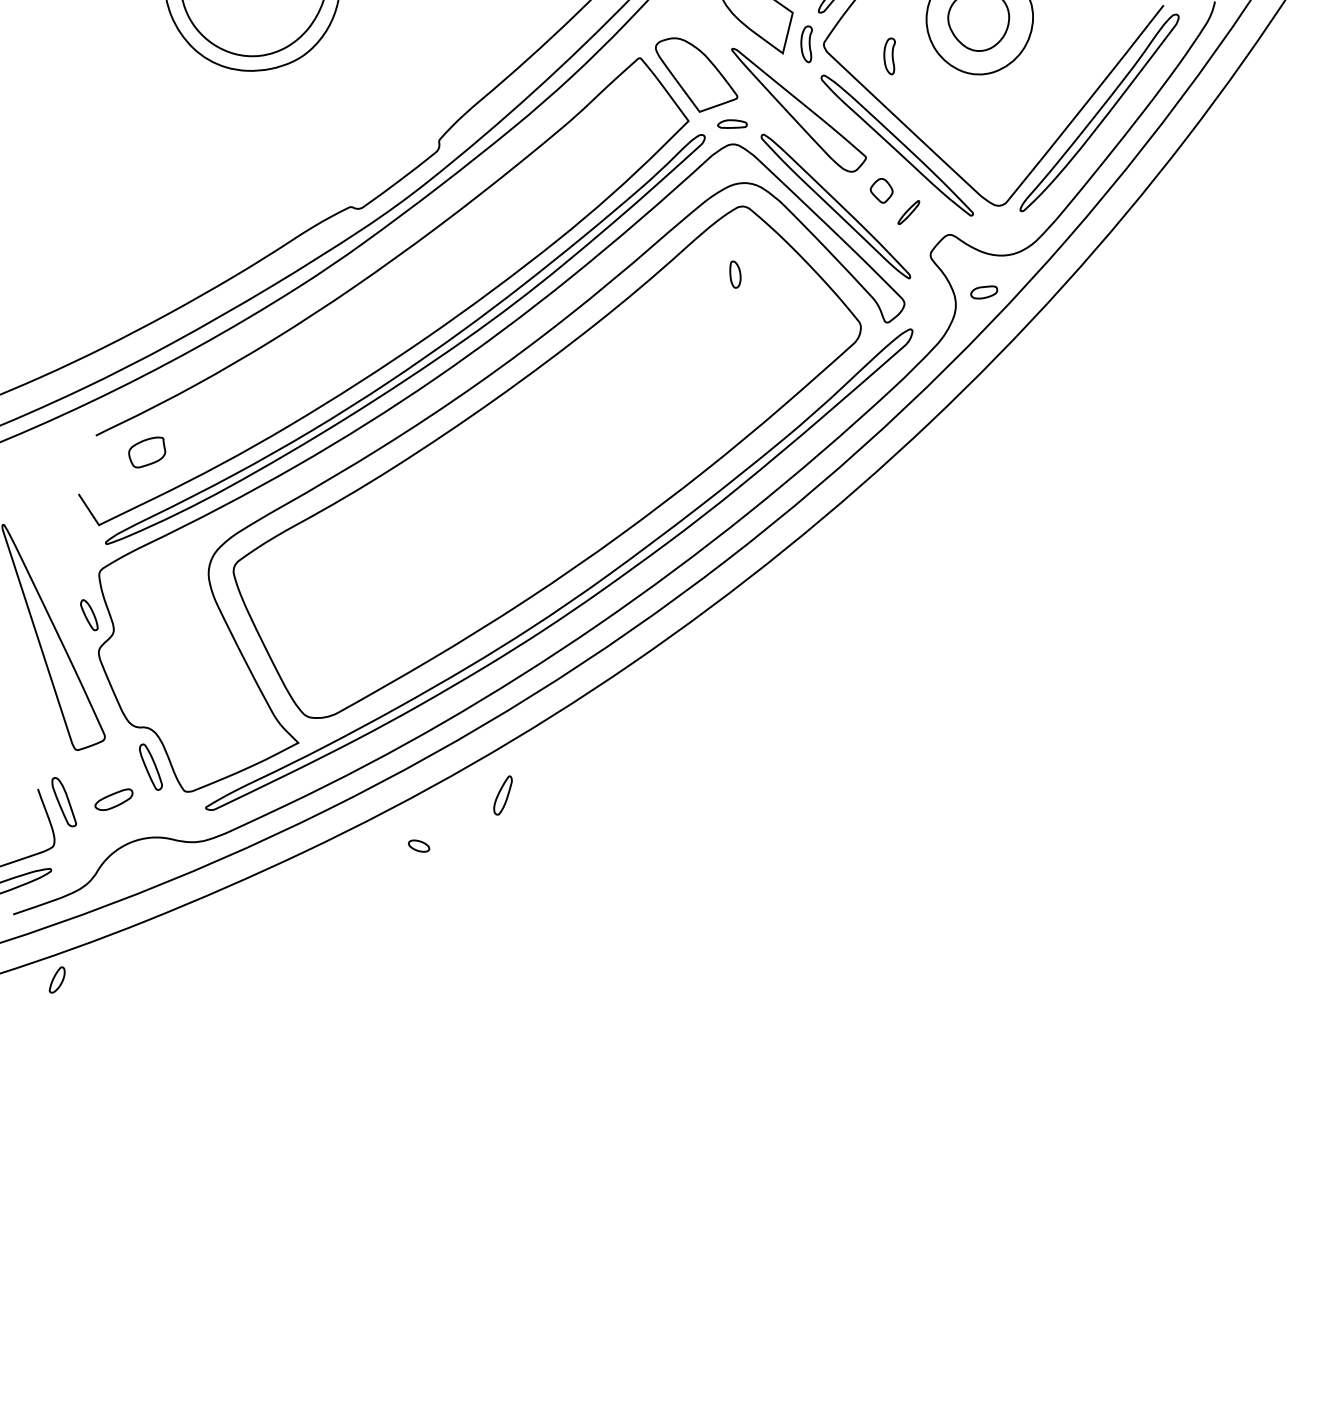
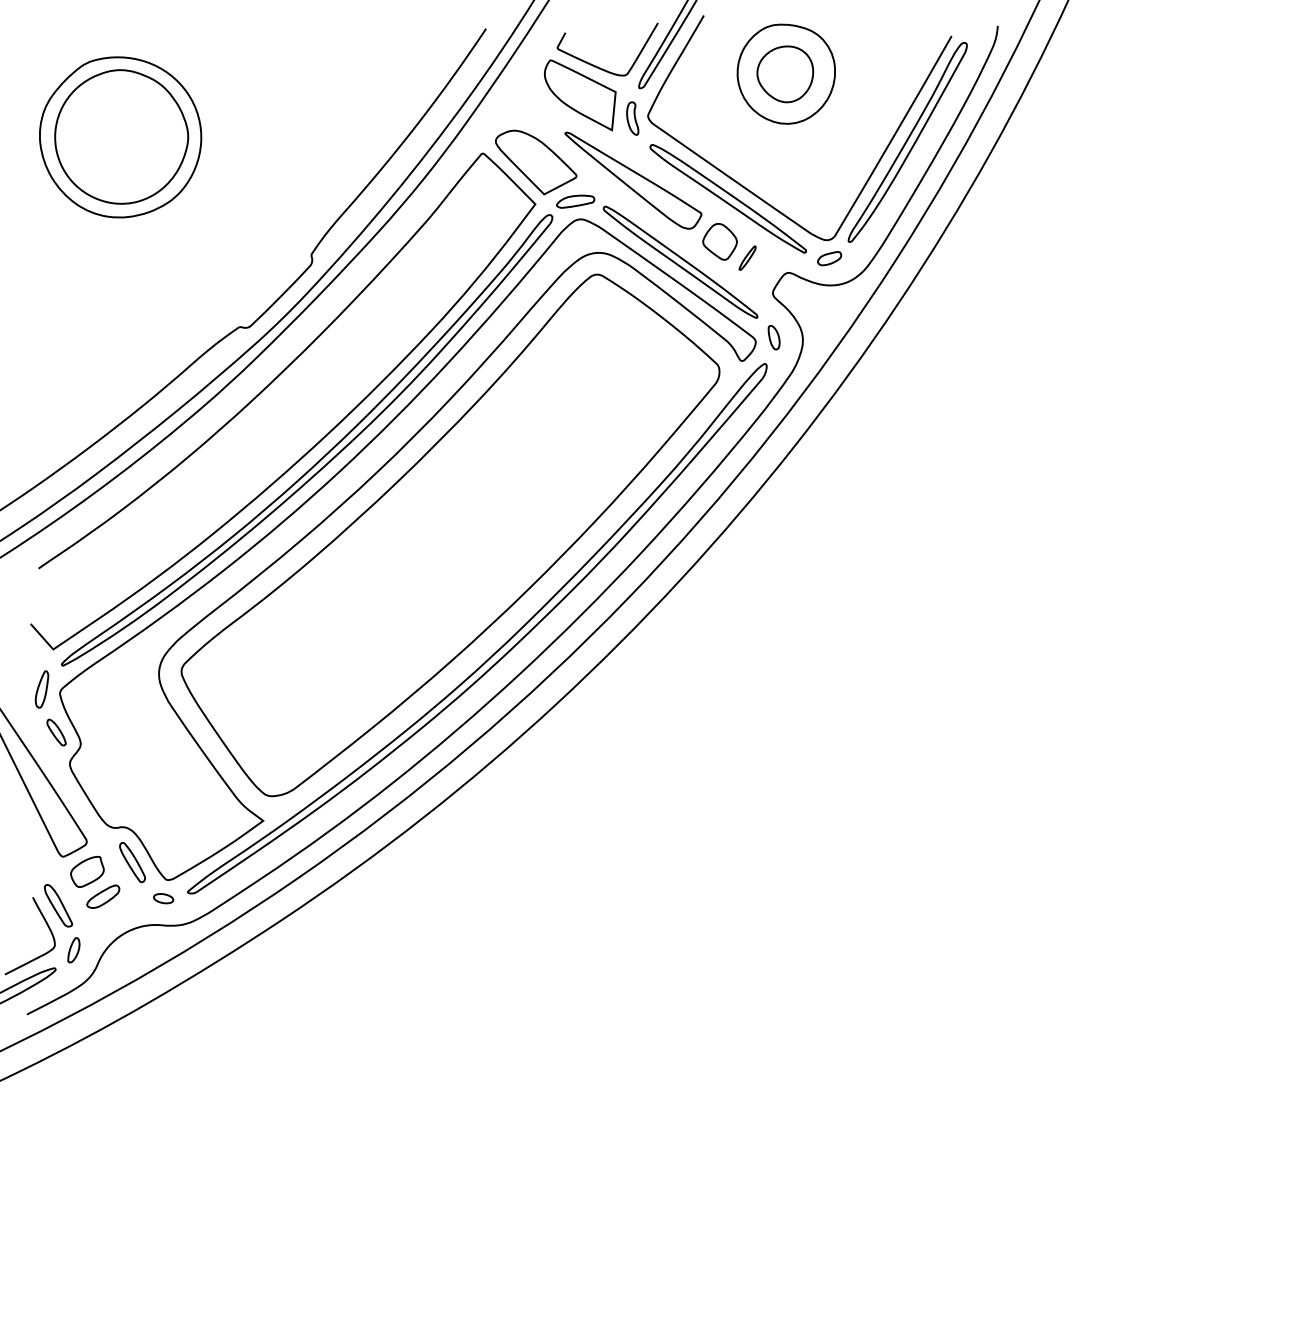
part: (889, 56) -> (709, 118), removed
part: (732, 124) -> (575, 201), size x1.43
part: (881, 190) -> (719, 241), size x1.67
part: (734, 274) -> (773, 337), moved
part: (984, 292) -> (829, 258), moved
part: (147, 451) -> (87, 871), moved
part: (502, 795) -> (41, 689), moved
part: (418, 845) -> (163, 898), moved
part: (57, 980) -> (73, 950), moved

